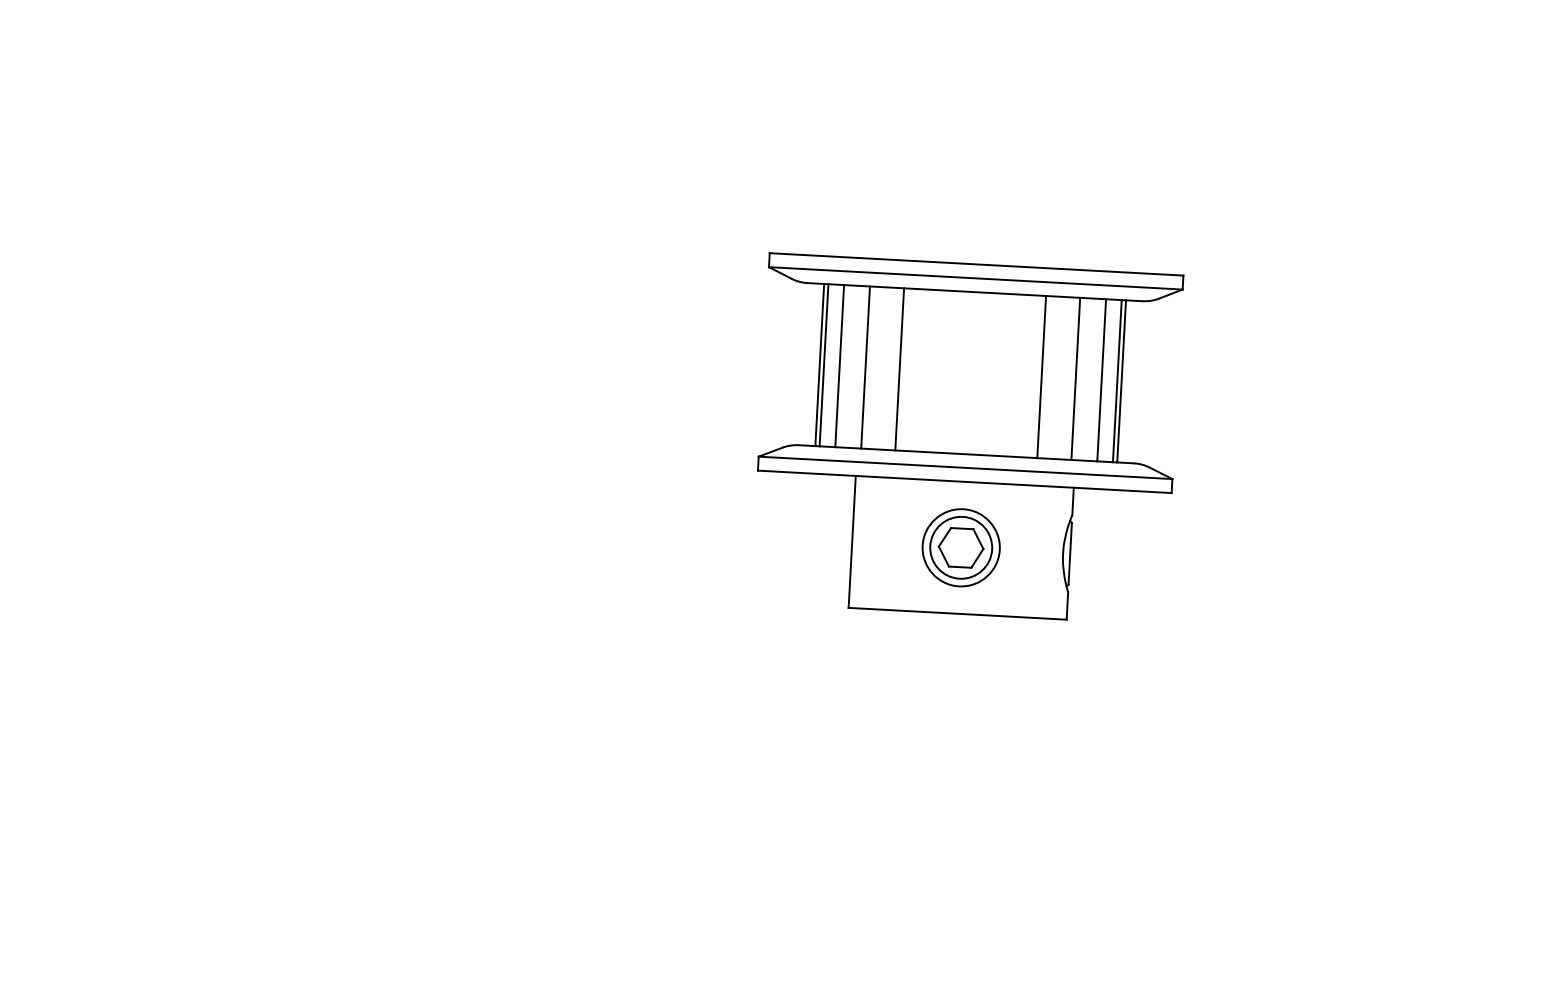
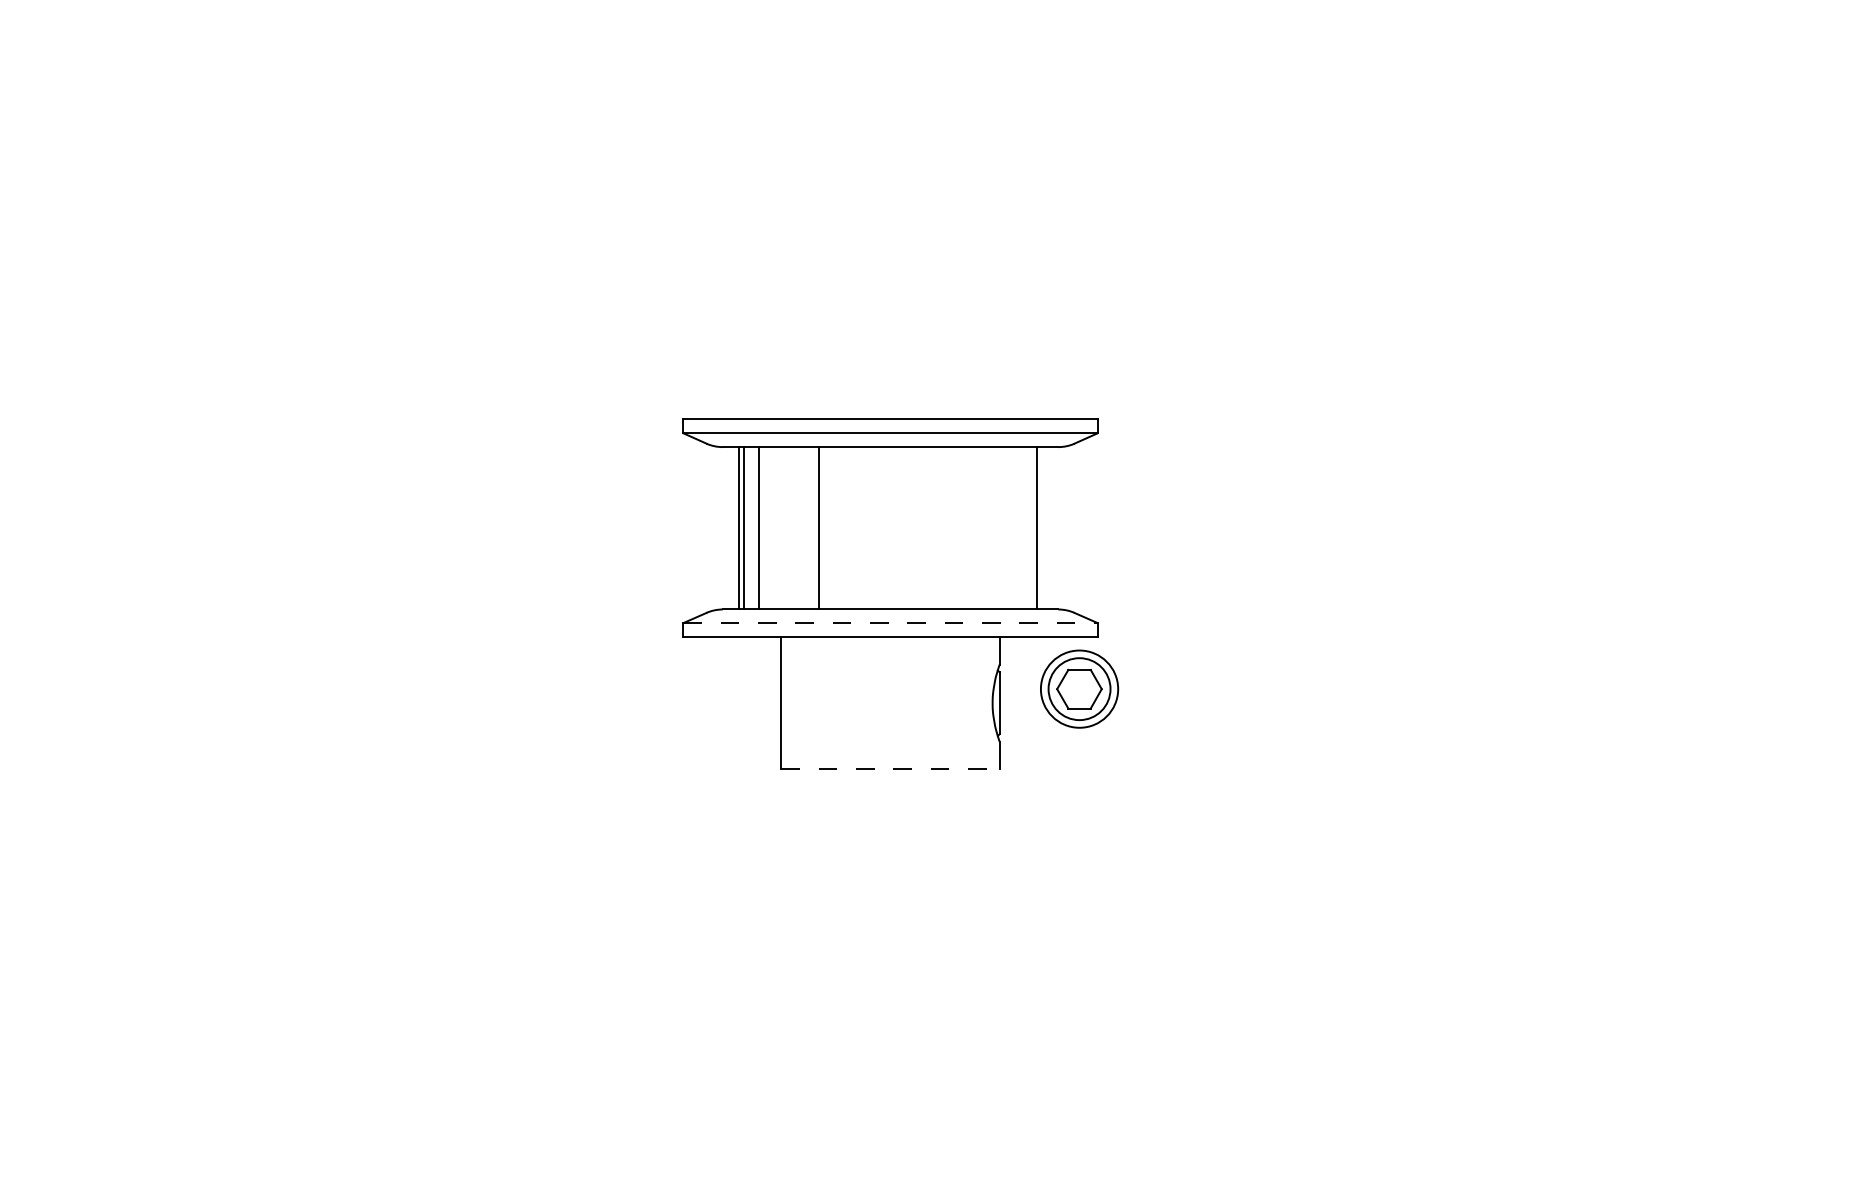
line: (865, 367) -> (785, 528), removed
line: (1041, 377) -> (961, 528), removed
line: (1075, 379) -> (995, 528), removed
line: (1101, 380) -> (1021, 528), removed
line: (1121, 381) -> (1041, 528), removed
line: (966, 468) -> (891, 623), solid -> dashed
part: (961, 547) -> (1079, 688), moved
line: (958, 614) -> (891, 769), solid -> dashed

